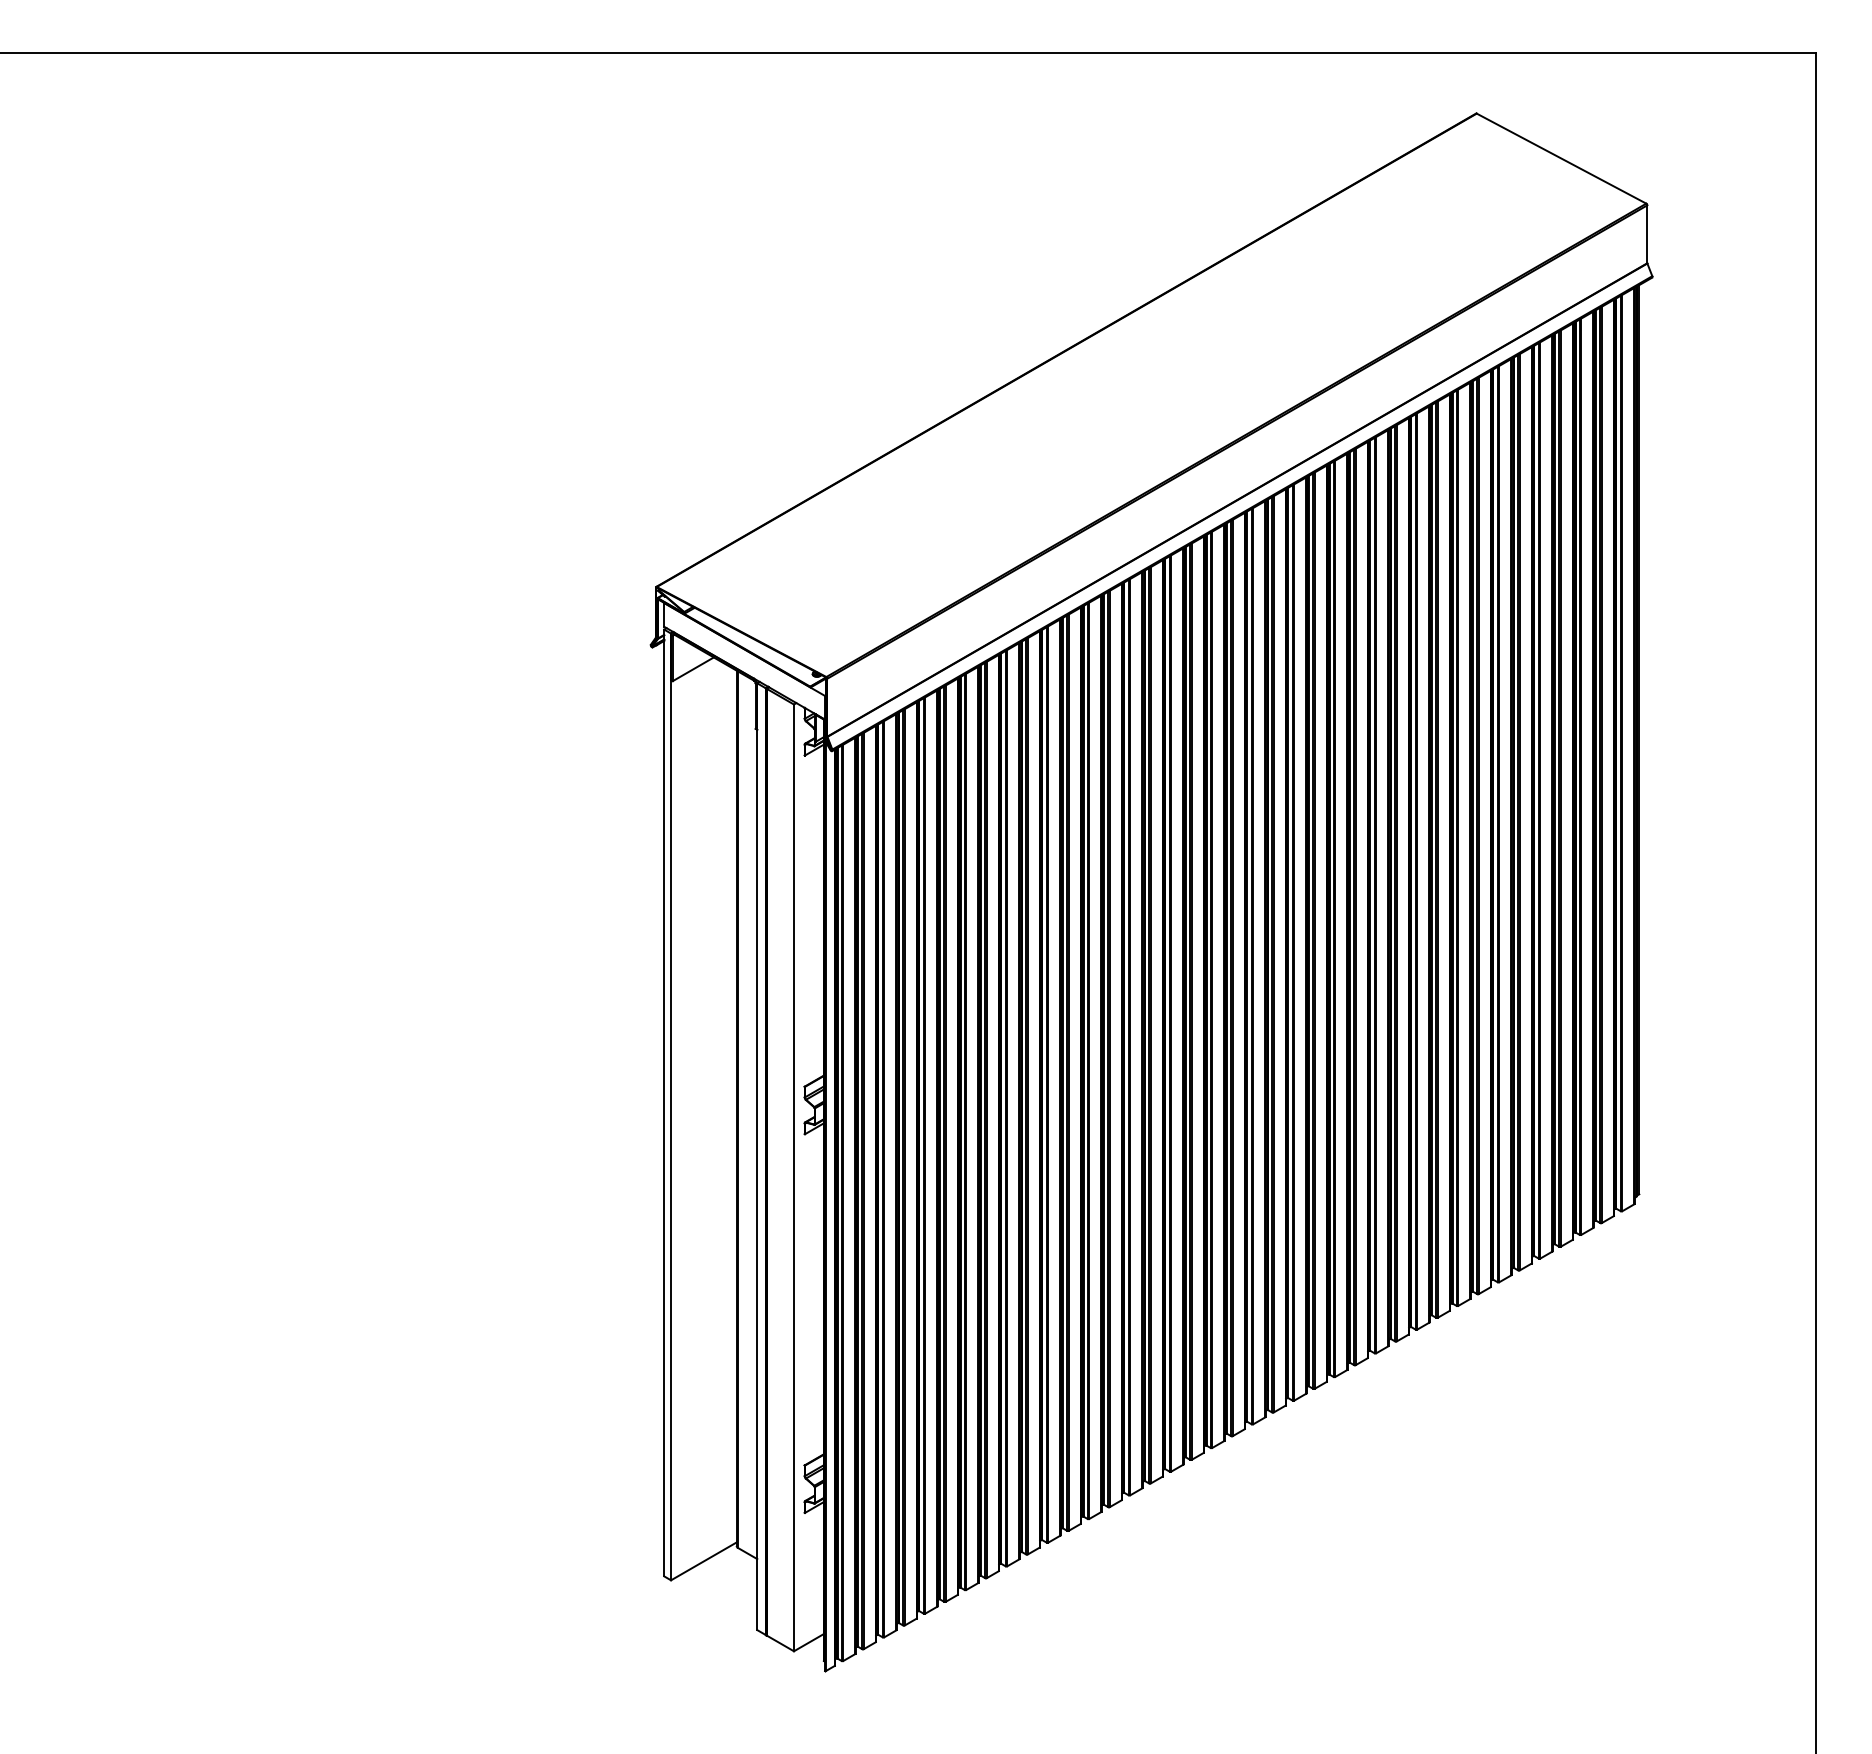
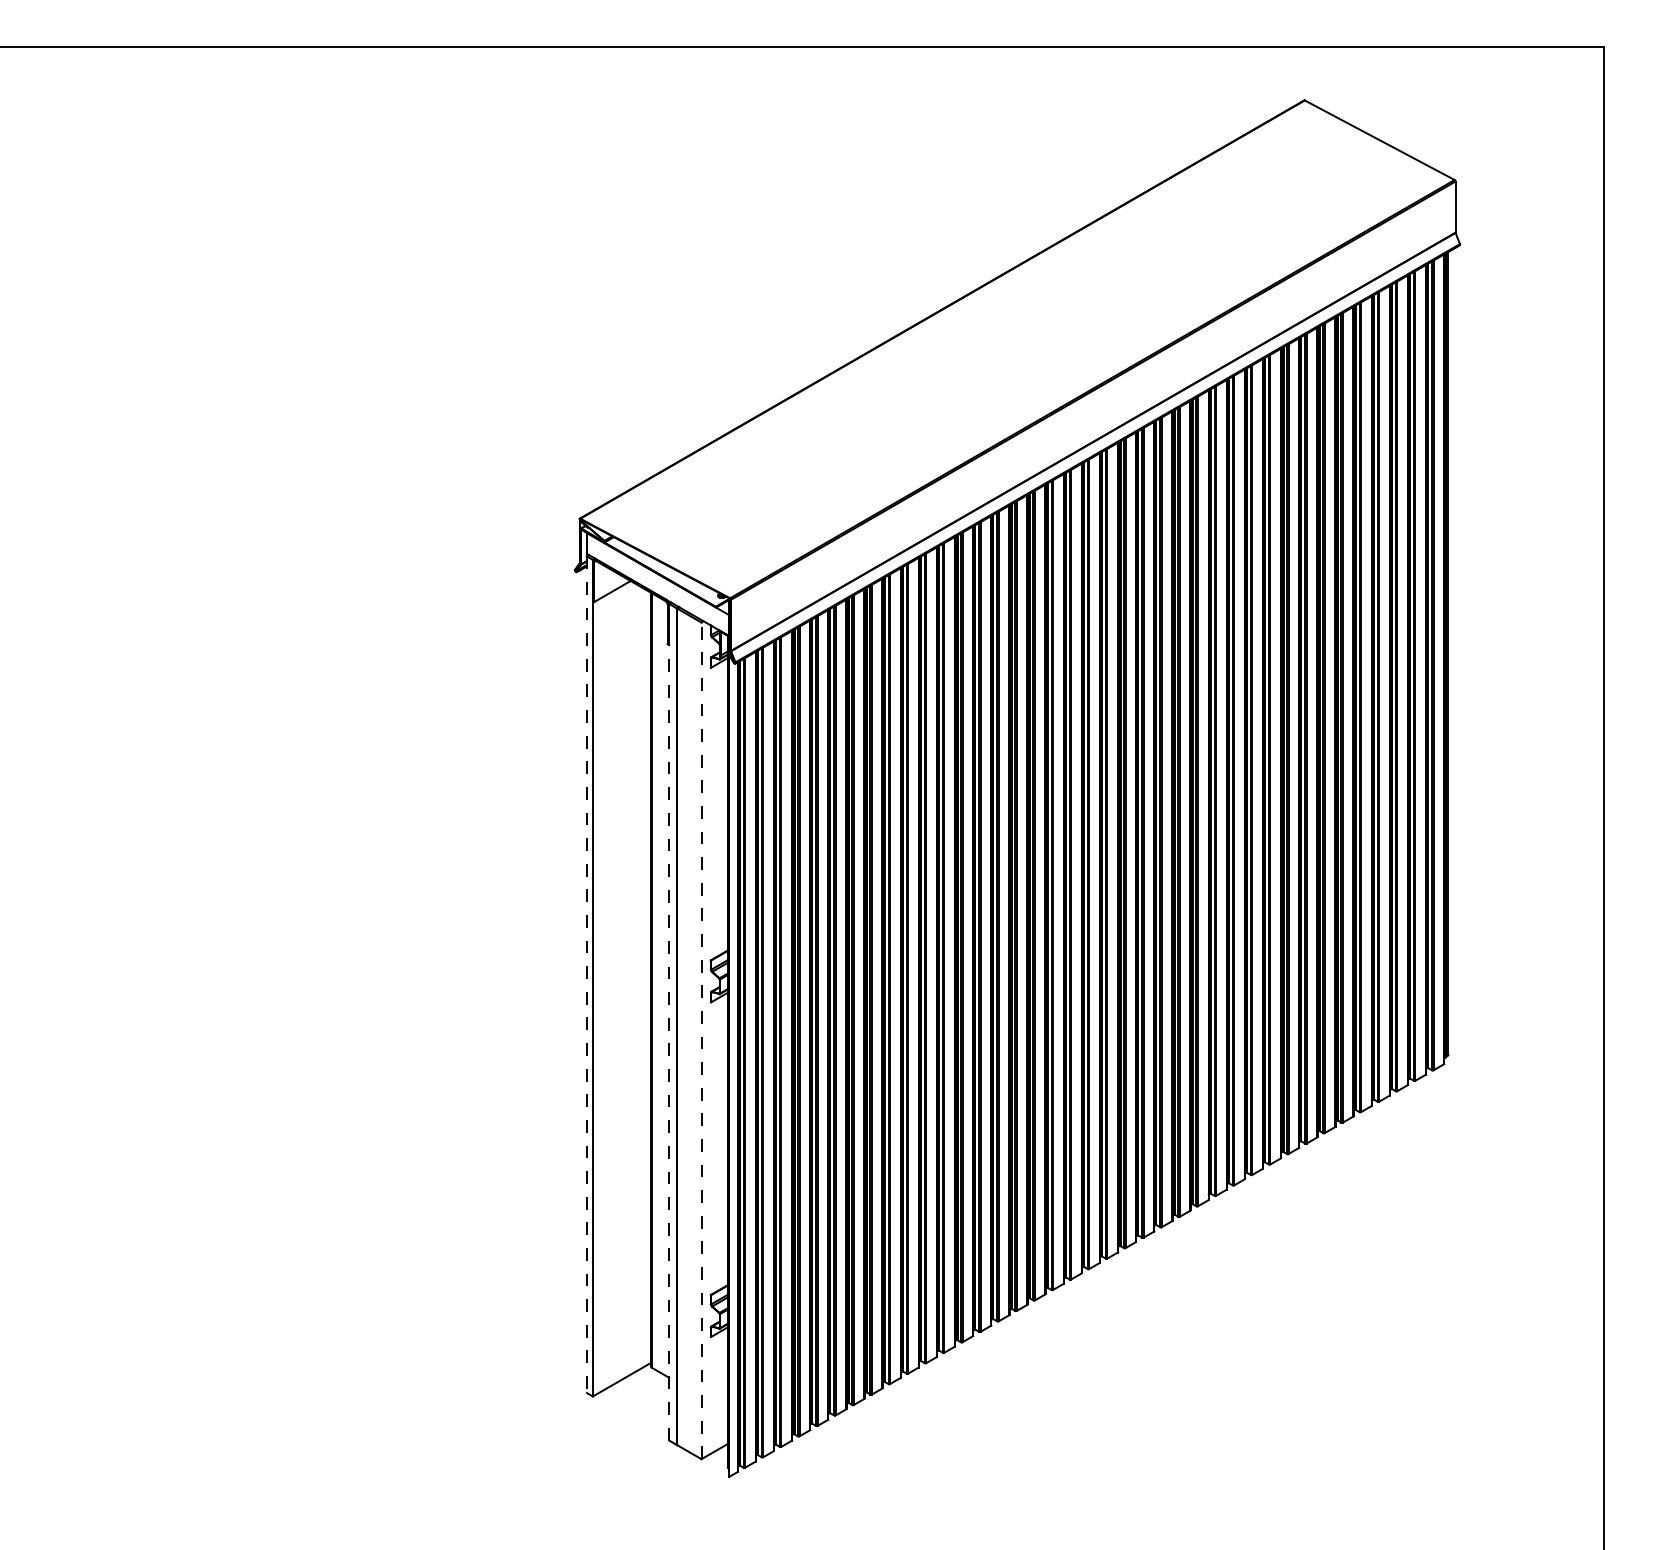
line: (663, 1103) -> (586, 975), solid -> dashed
line: (757, 1155) -> (669, 1021), solid -> dashed
line: (793, 1177) -> (701, 1040), solid -> dashed

